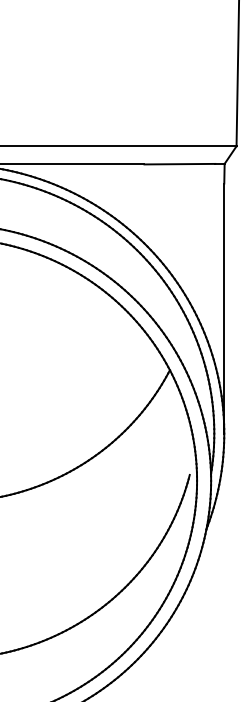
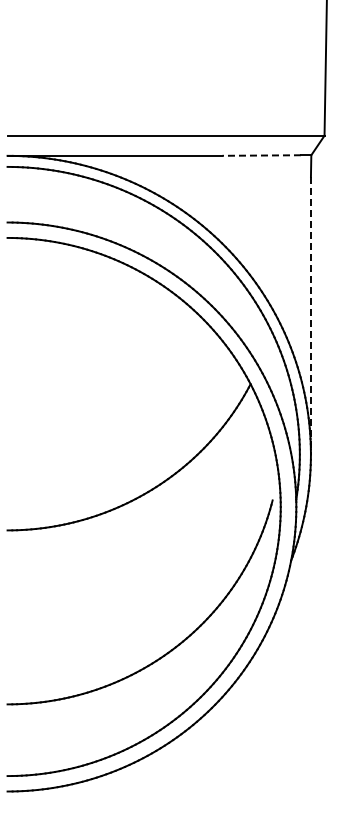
line: (179, 164) -> (261, 155), solid -> dashed
line: (223, 308) -> (310, 315), solid -> dashed

